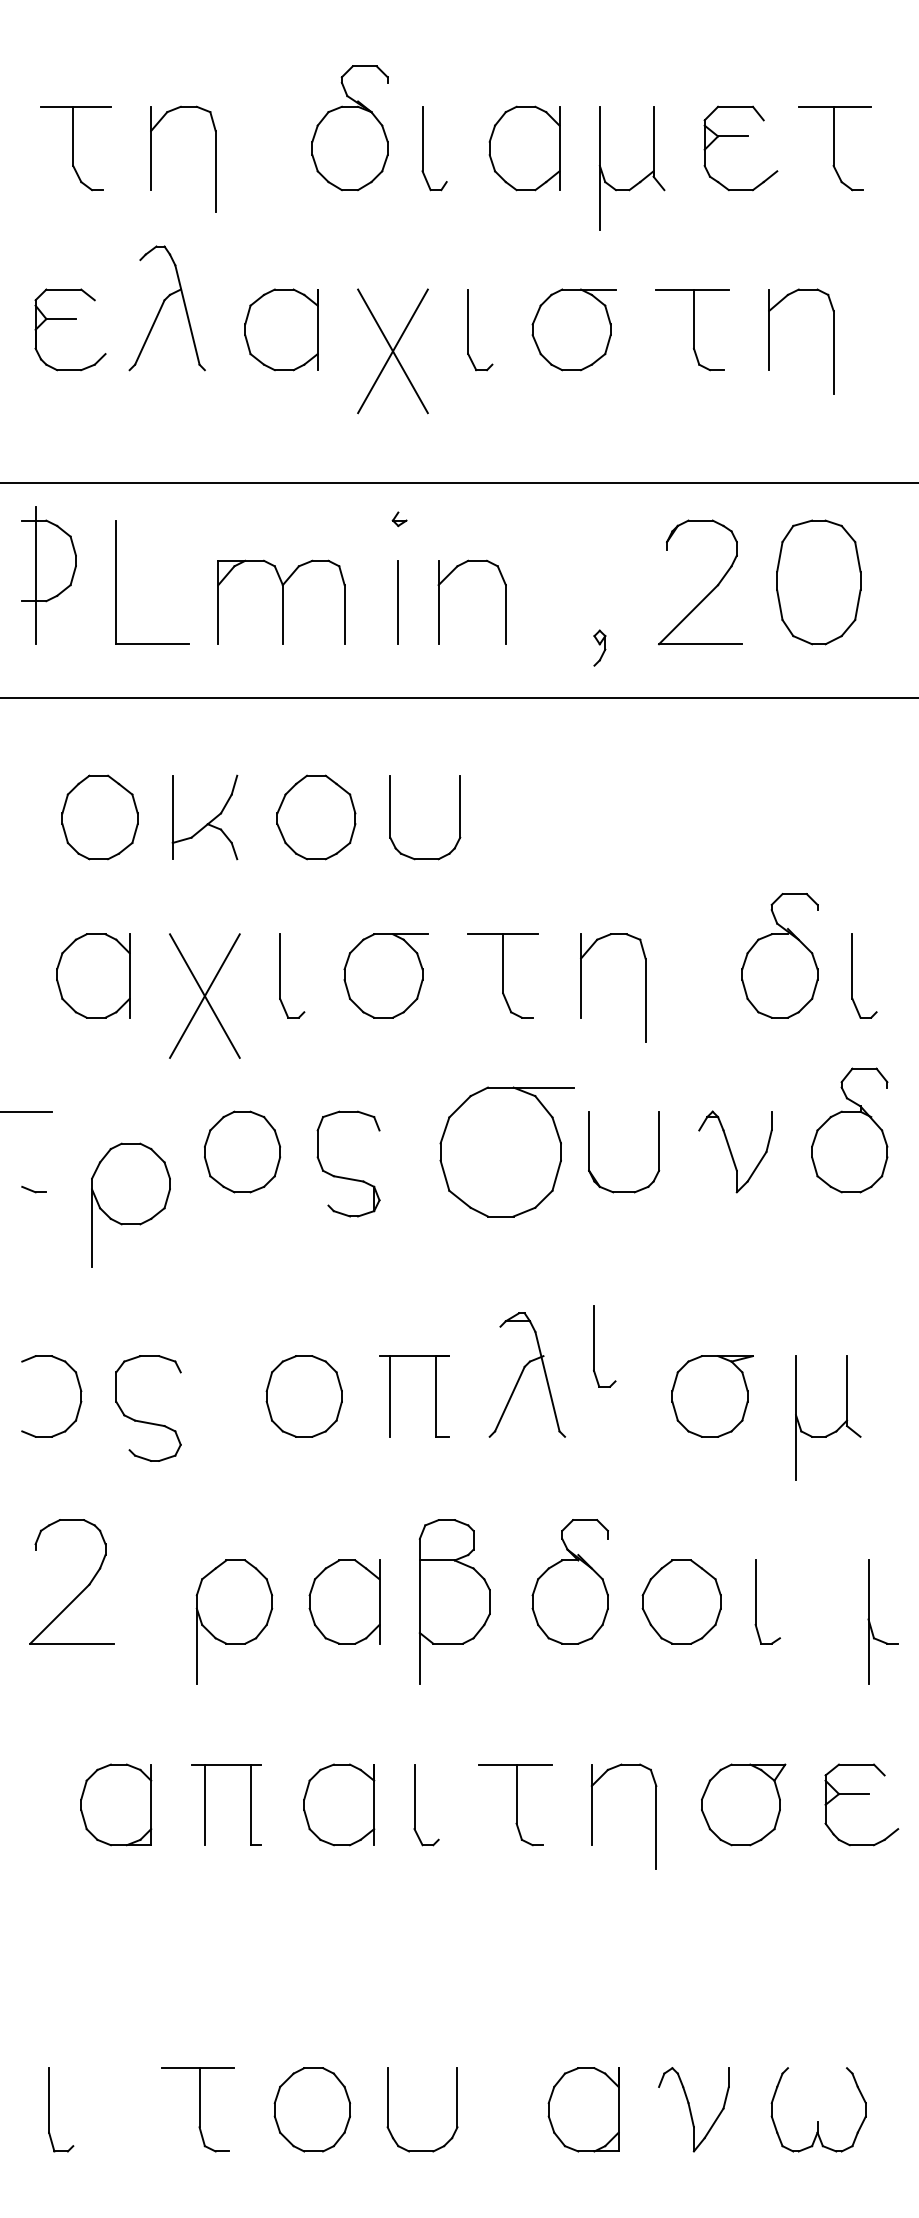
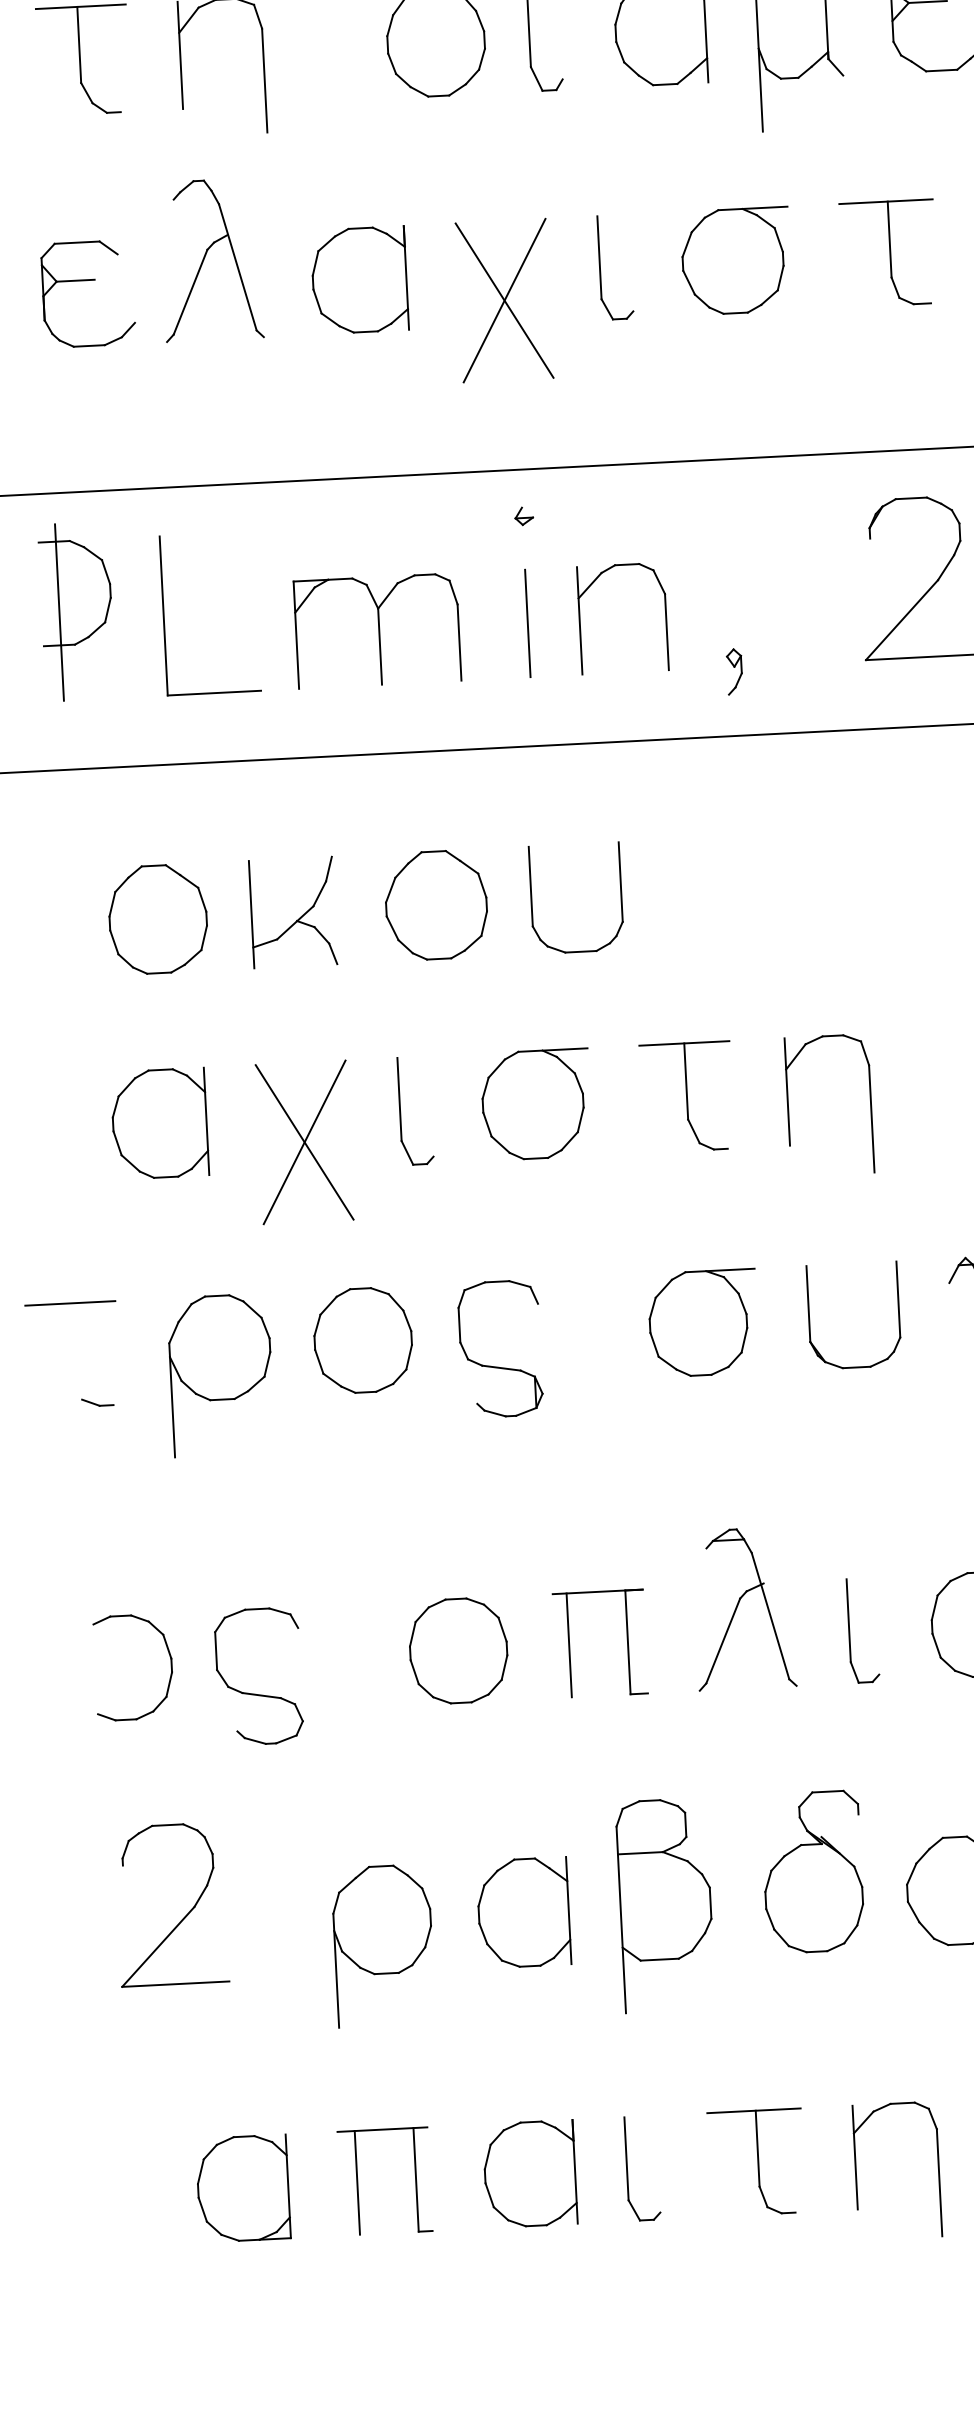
part: (599, 647) -> (734, 670), moved
part: (506, 1151) -> (702, 1322), size x0.62
part: (130, 1204) -> (220, 1374), moved
part: (594, 1346) -> (849, 1631), moved

